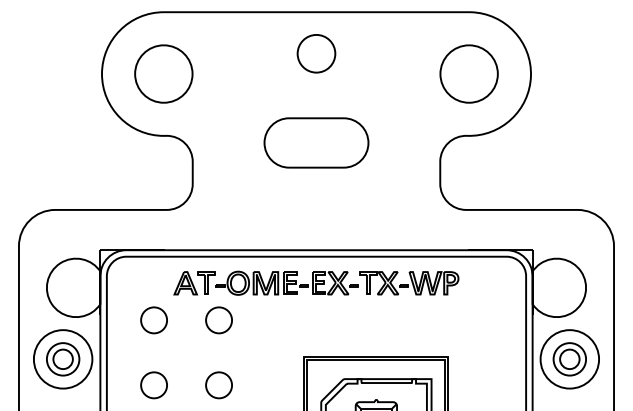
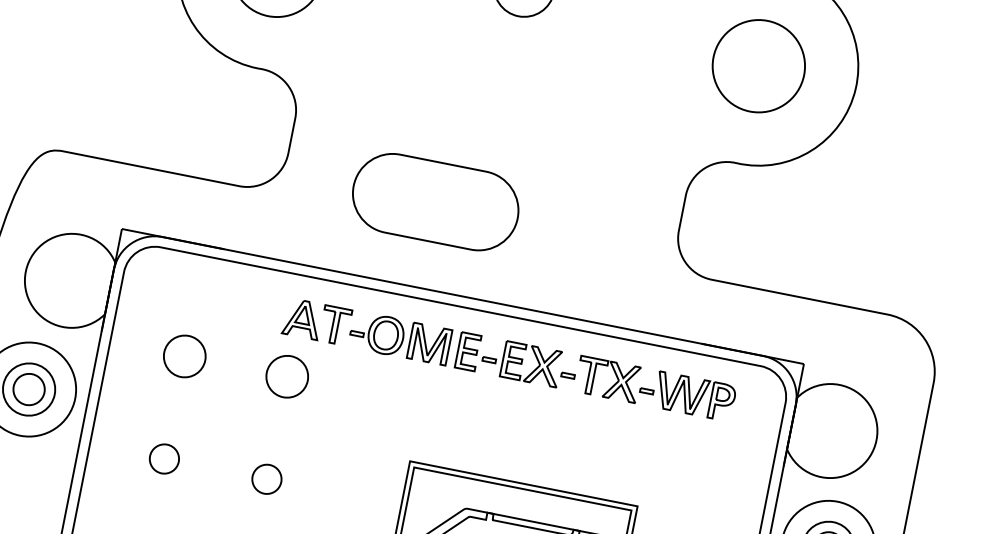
part: (316, 142) -> (435, 201), moved
part: (316, 282) -> (509, 358), moved
part: (153, 385) -> (163, 459), size x0.7
part: (218, 385) -> (266, 479), size x0.7

